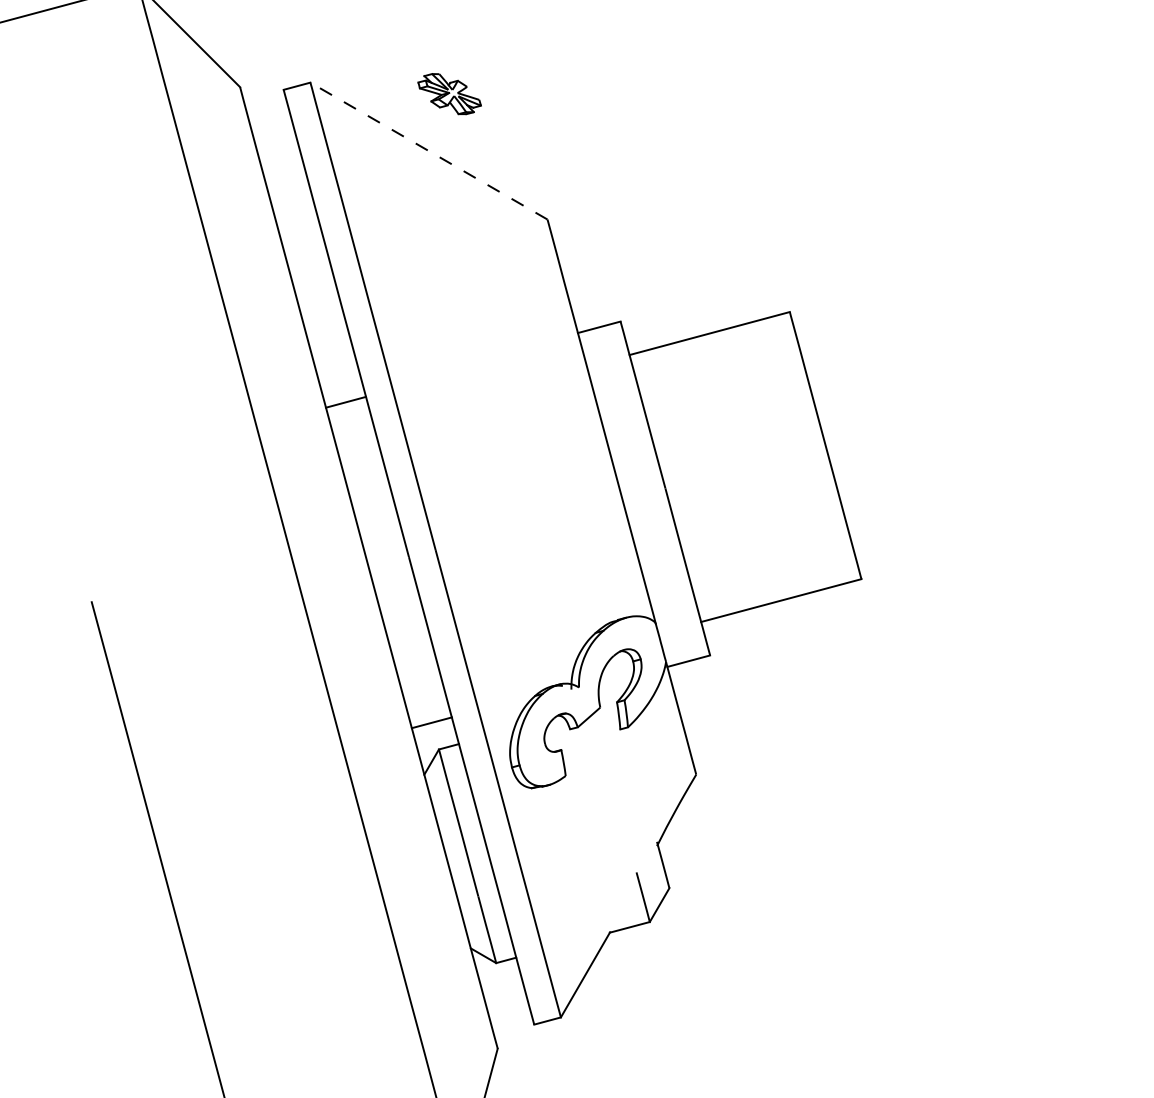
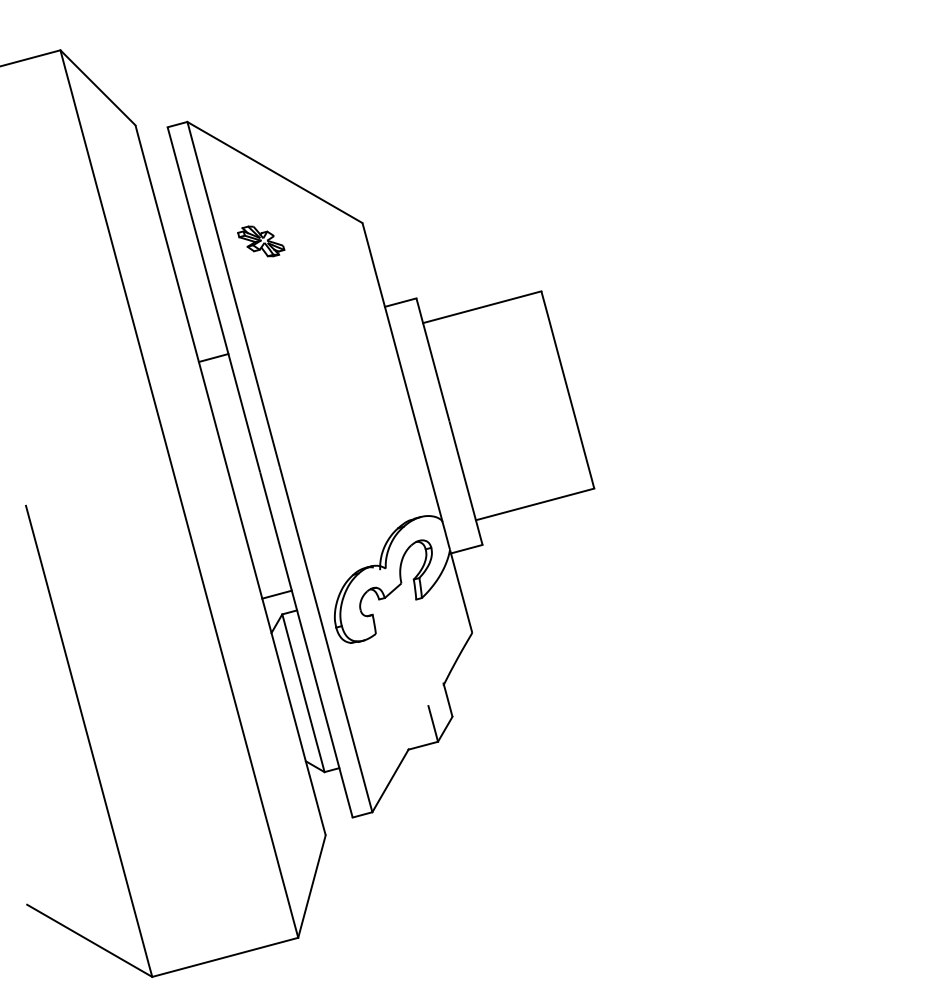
part: (450, 94) -> (261, 241), moved
line: (428, 151) -> (274, 172), dashed -> solid

